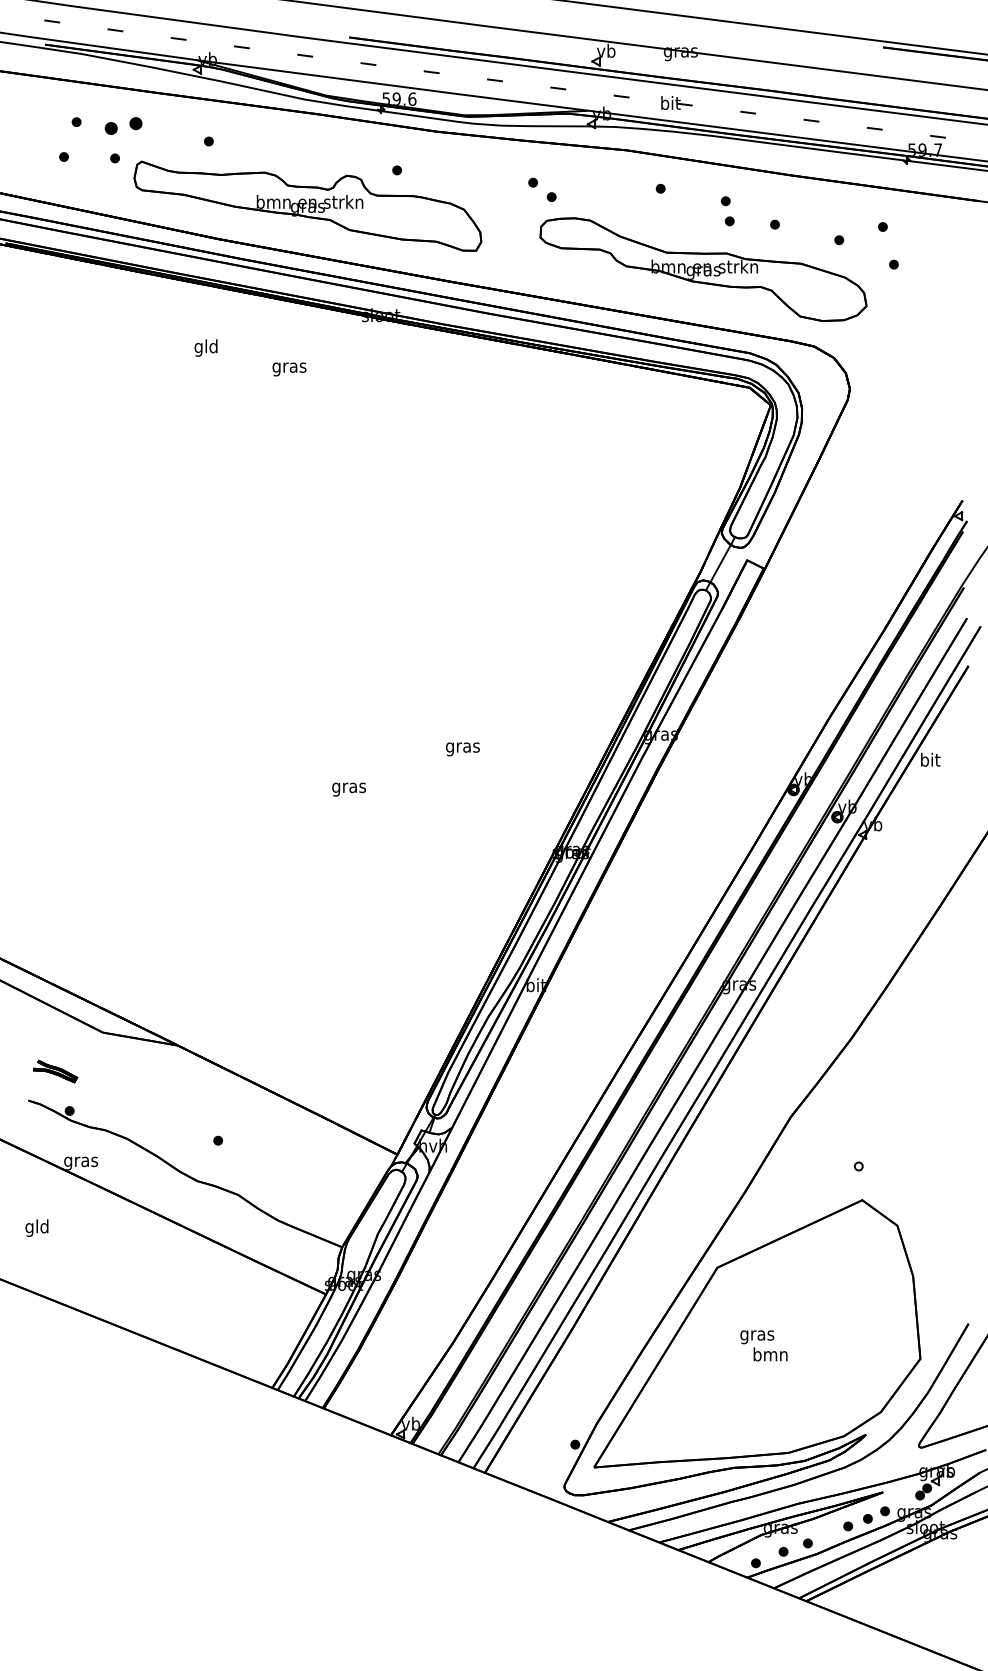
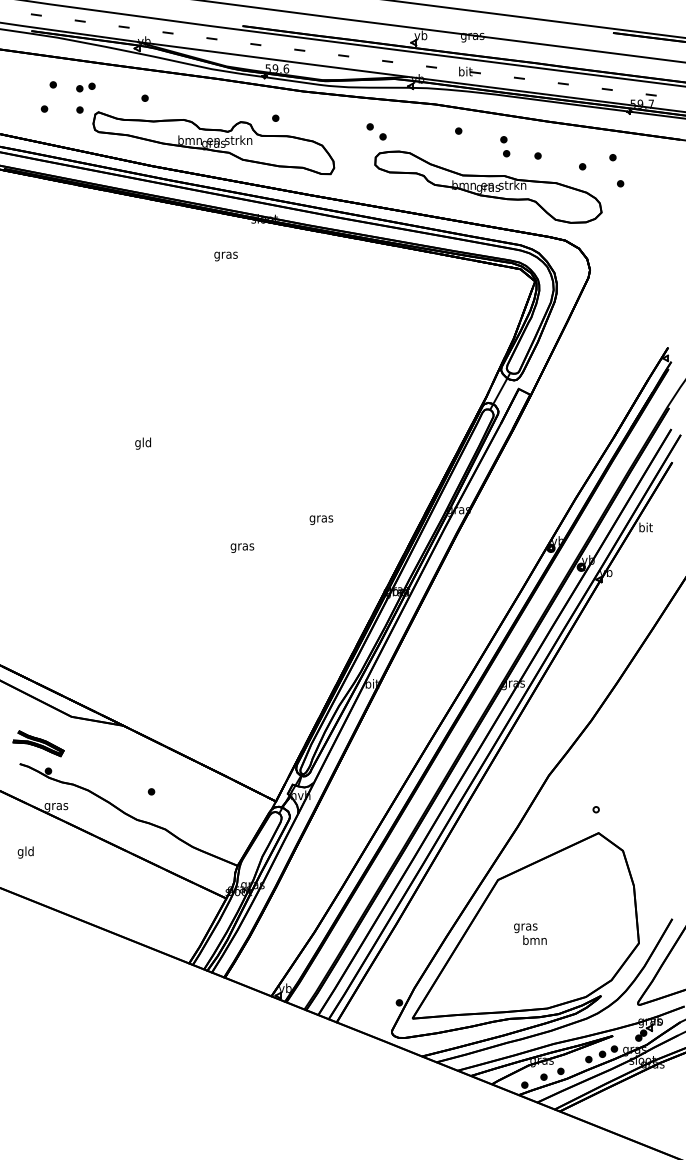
part: (123, 125) -> (85, 87), size x0.71
text: (205, 347) -> (142, 443), moved
text: (288, 369) -> (225, 256), moved
part: (55, 1071) -> (38, 743), size x1.67

